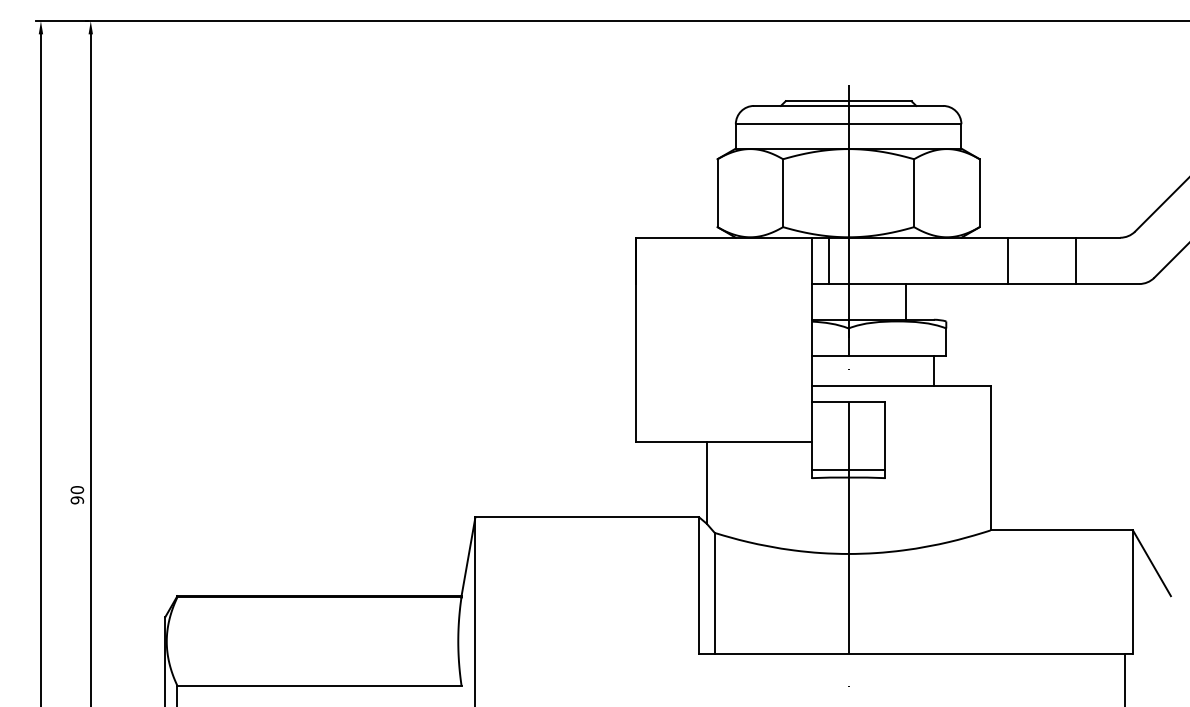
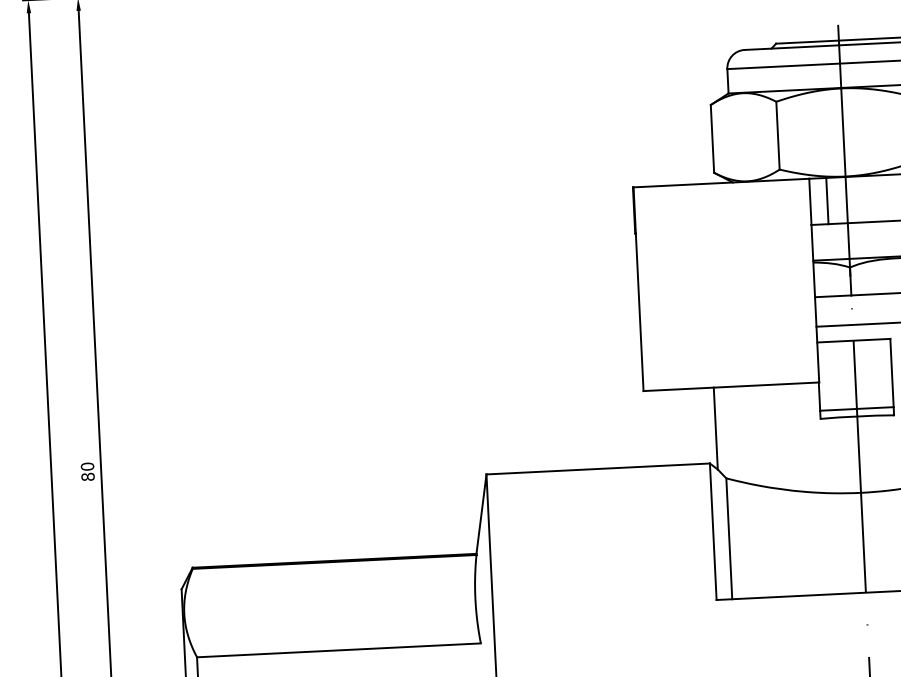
text: (77, 500) -> (88, 477), 90 -> 80

